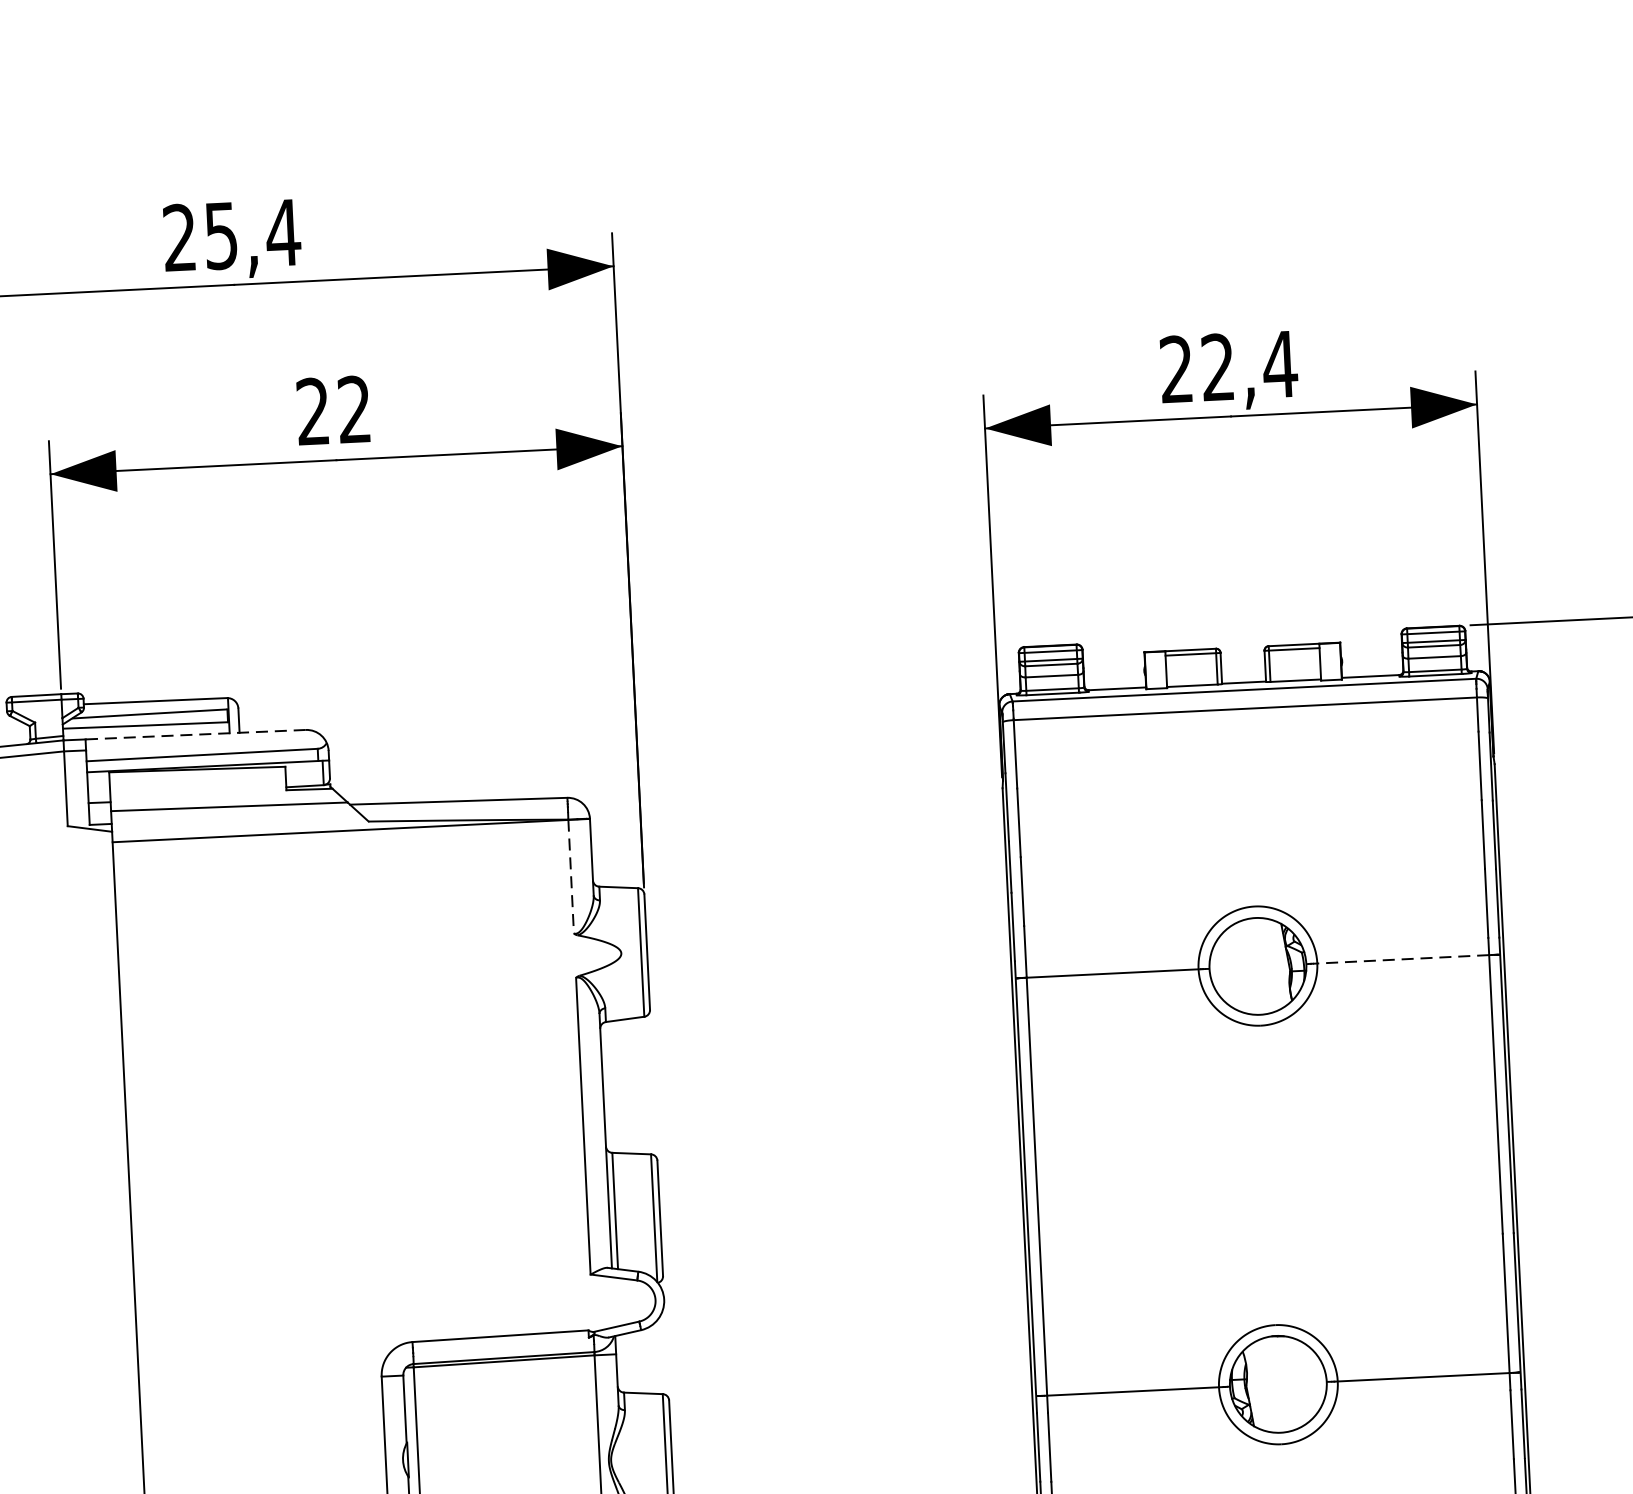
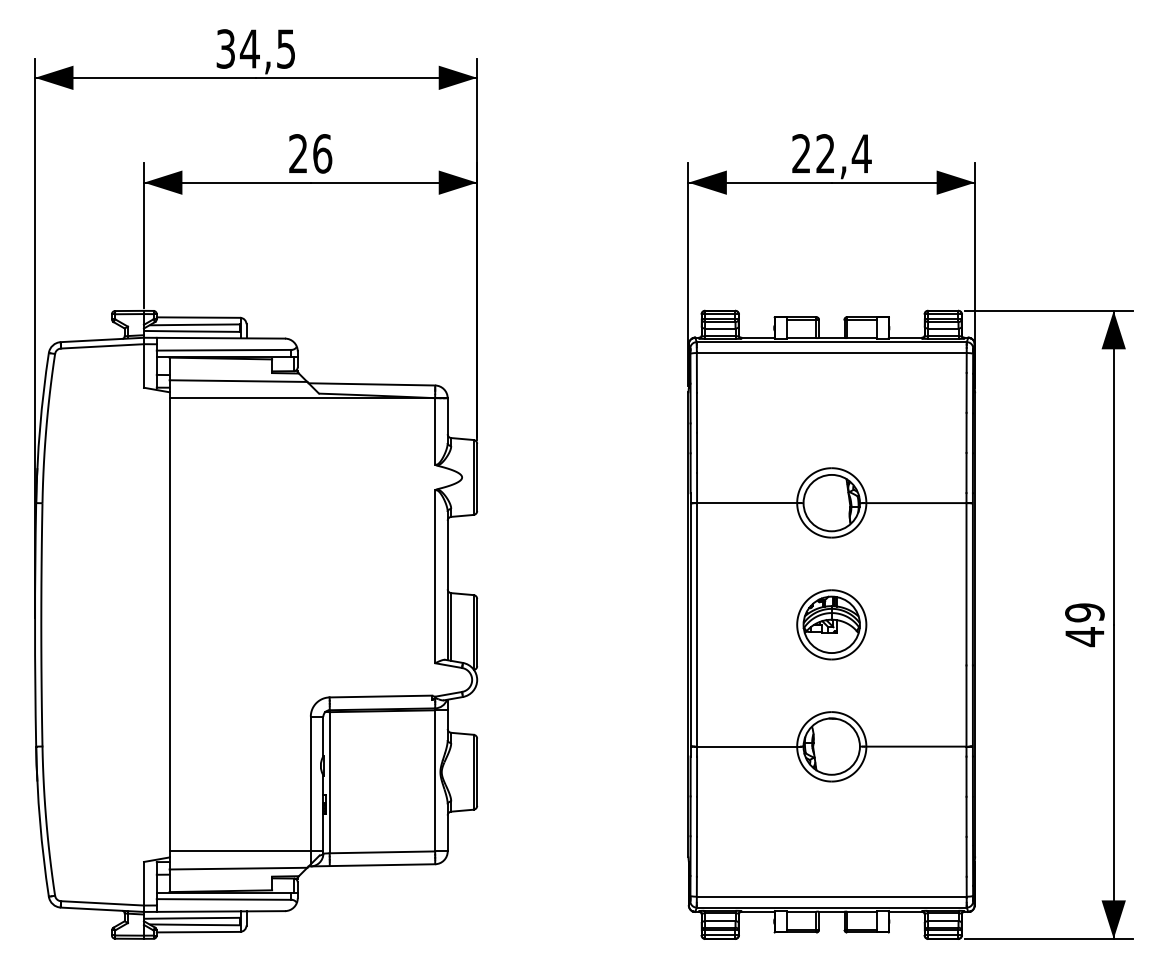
text: (232, 234) -> (256, 48), 25,4 -> 34,5
text: (354, 409) -> (322, 153), 22 -> 26
line: (194, 735) -> (220, 338), dashed -> solid
line: (571, 876) -> (435, 431), dashed -> solid
line: (1399, 960) -> (914, 503), dashed -> solid
part: (1267, 1174) -> (831, 624), added

